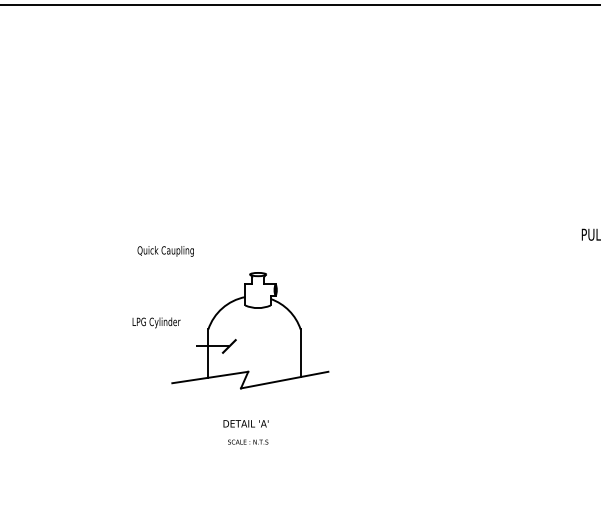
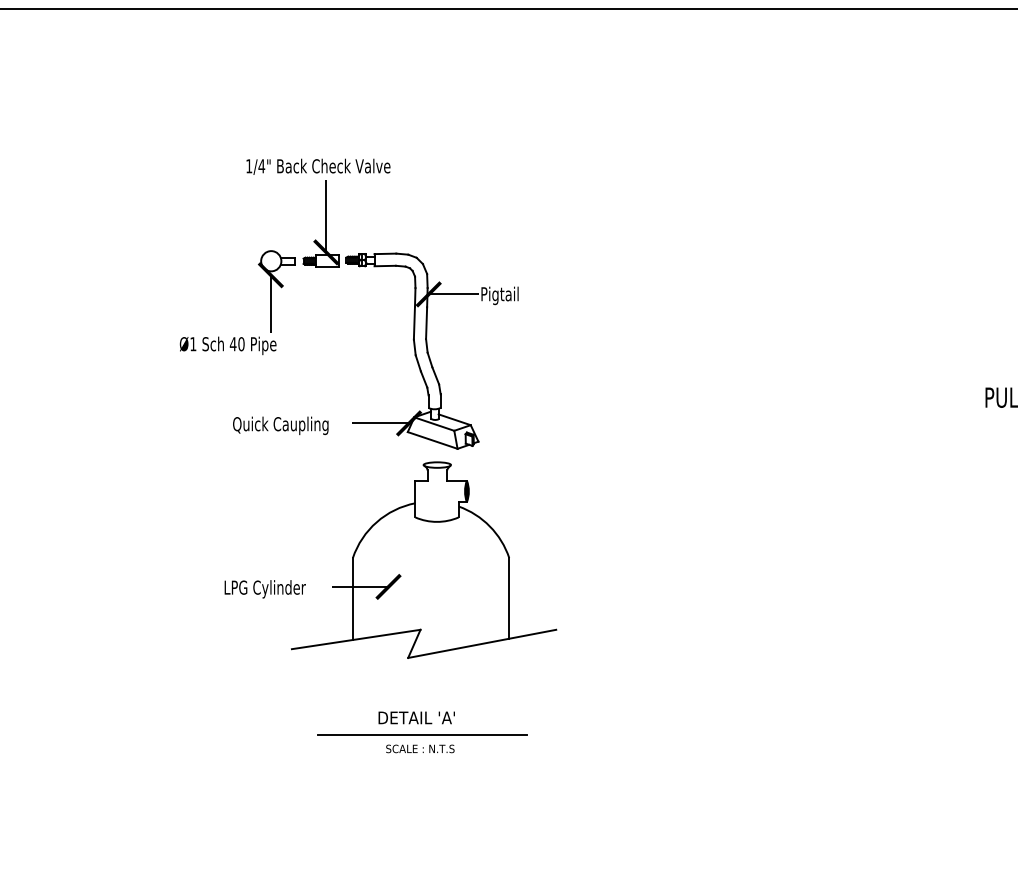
part: (200, 158) -> (339, 268), added
text: (156, 322) -> (265, 588), moved
line: (248, 433) -> (420, 734), added

